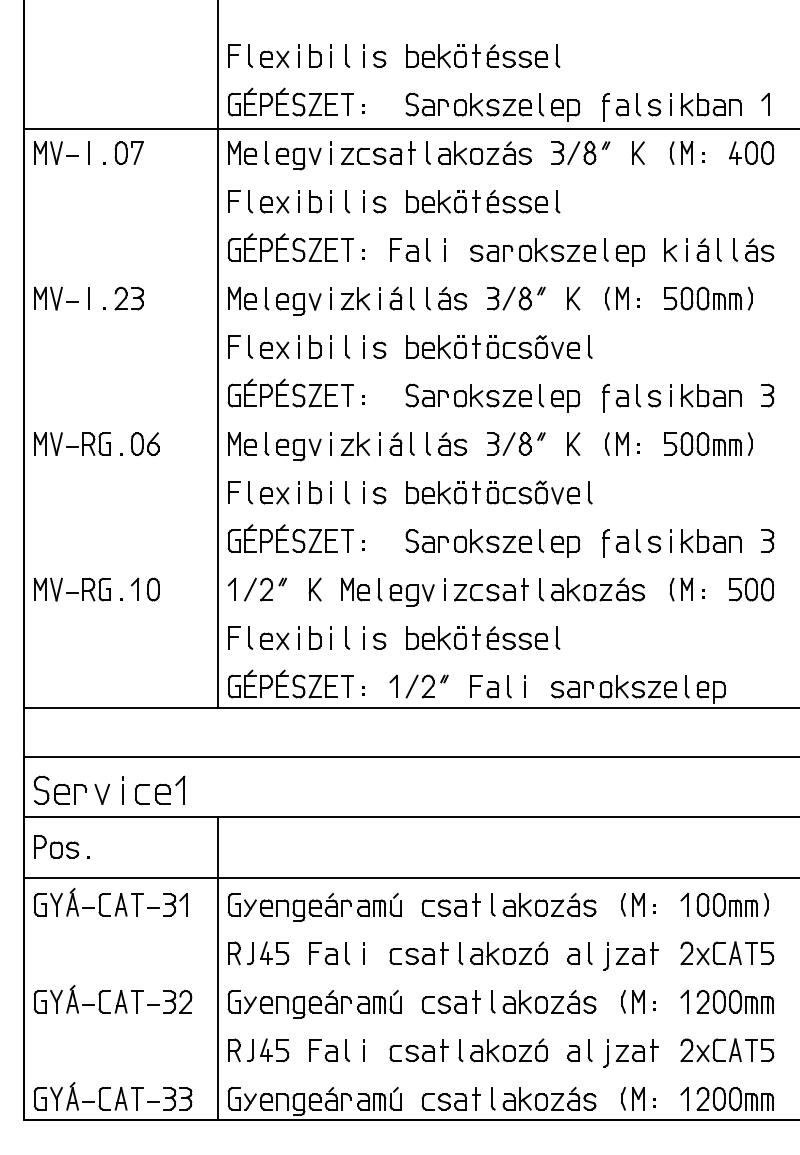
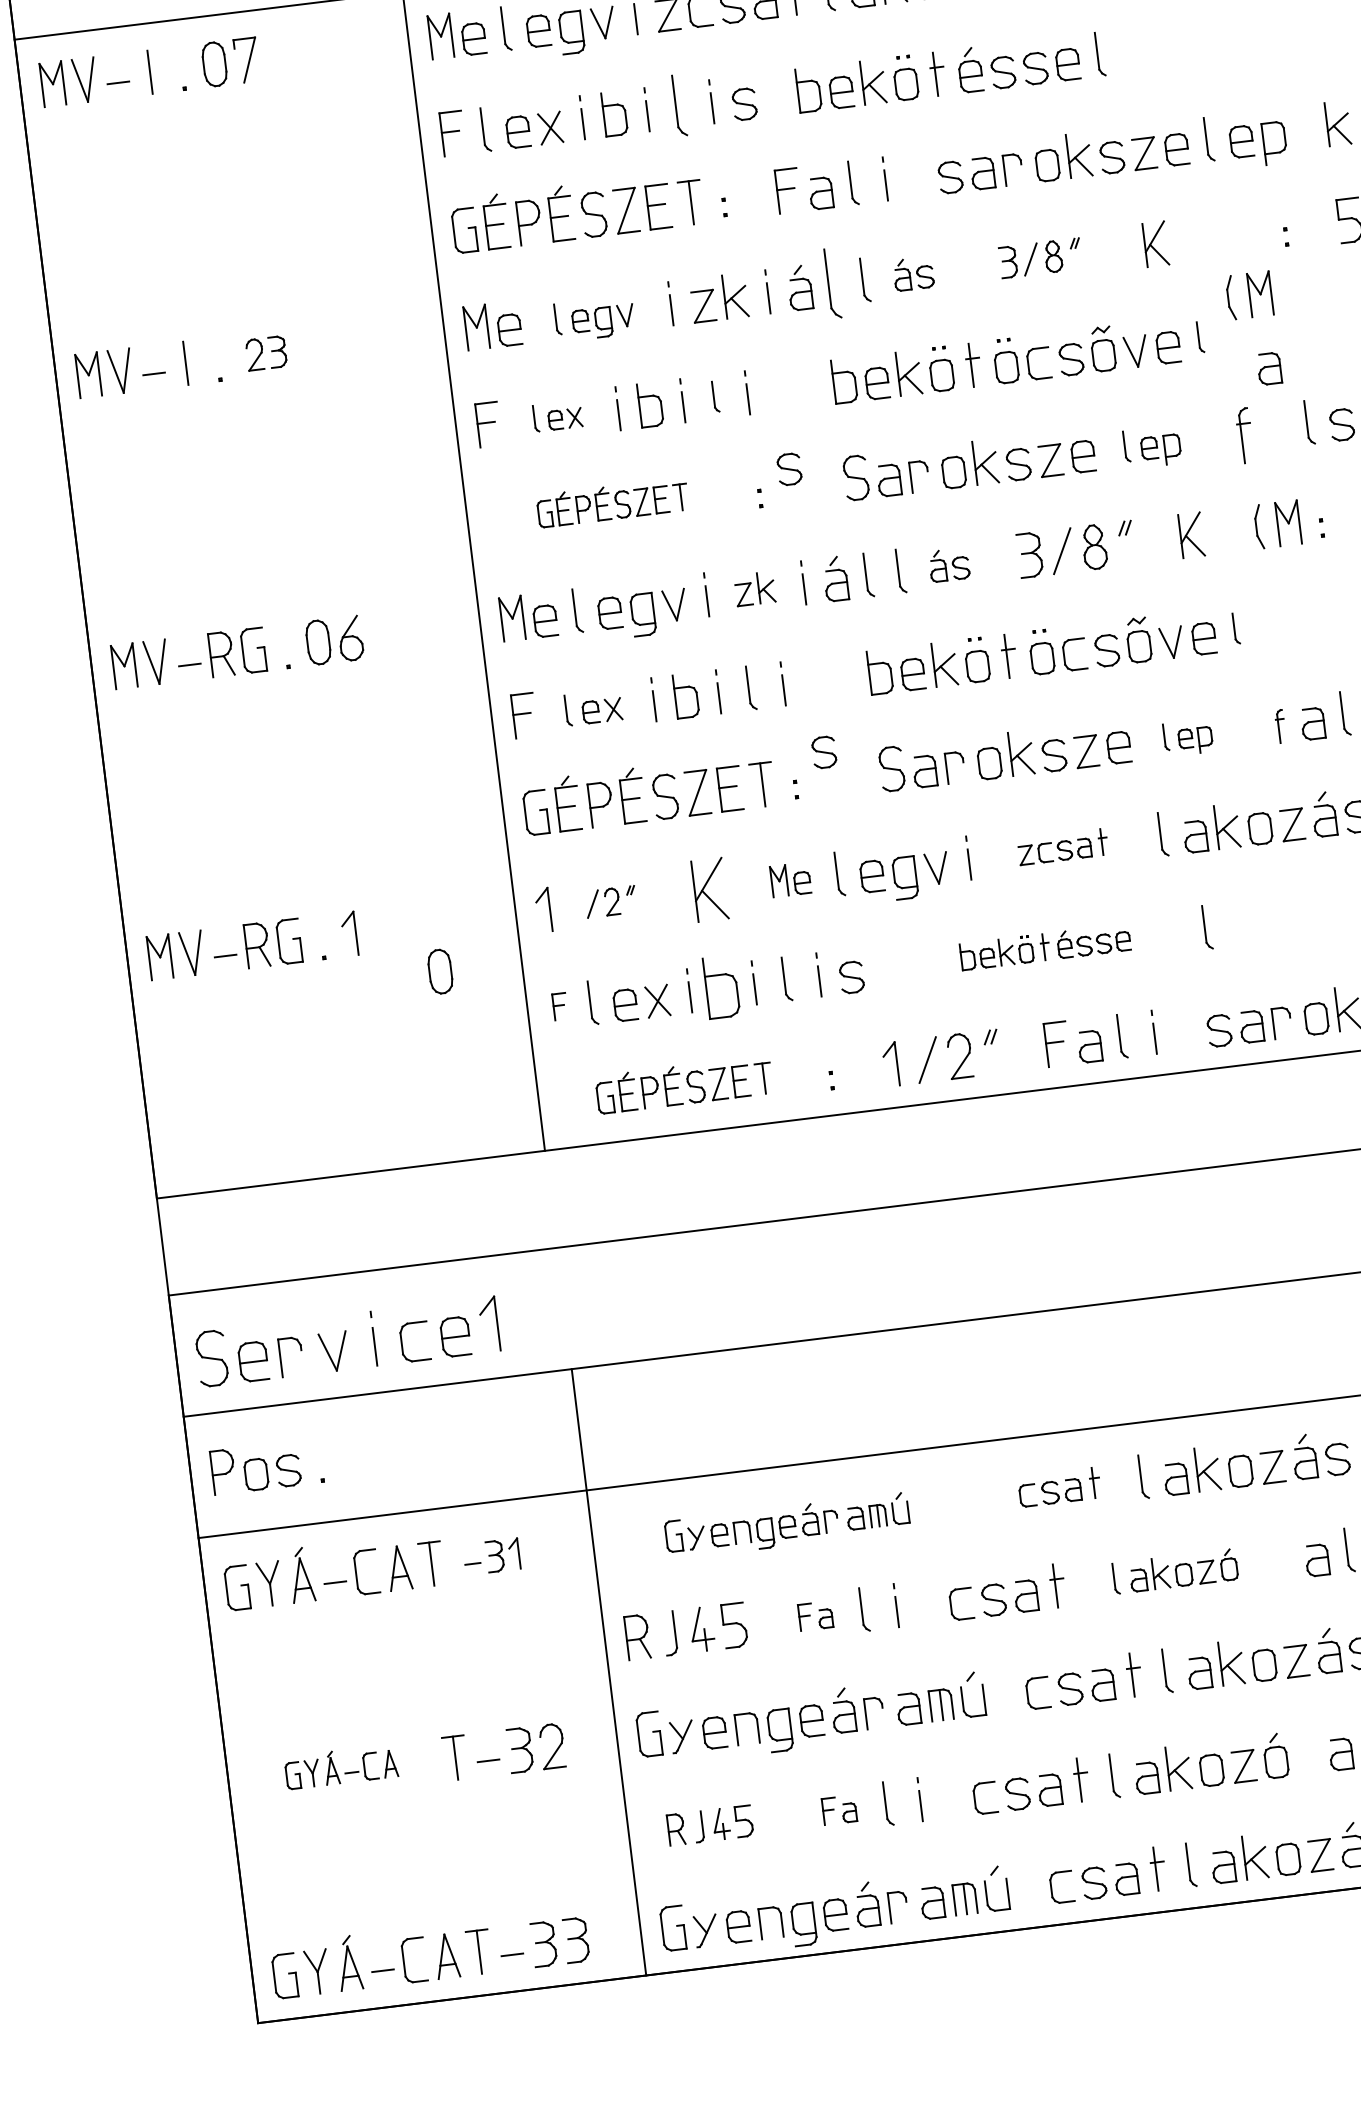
part: (347, 201) -> (679, 105), size x1.4
part: (128, 298) -> (265, 353), size x0.7
part: (412, 298) -> (833, 283), size x1.6
part: (452, 298) -> (913, 273), size x0.7
part: (516, 298) -> (1041, 258), size x0.7
part: (616, 298) -> (1248, 295), moved
part: (292, 301) -> (593, 319), size x0.7
part: (268, 346) -> (556, 414), size x0.6
part: (347, 346) -> (714, 395), size x0.7
part: (589, 346) -> (1199, 336), size x0.7
part: (379, 349) -> (788, 467), moved
part: (290, 392) -> (612, 501), size x0.6
part: (559, 398) -> (1151, 447), size x0.7
part: (621, 398) -> (1267, 368), moved
part: (355, 443) -> (754, 587), size x0.7
part: (452, 443) -> (948, 563), size x0.7
part: (268, 492) -> (592, 707), size x0.7
part: (589, 492) -> (1234, 628), size x0.7
part: (379, 495) -> (823, 751), moved
part: (559, 543) -> (1187, 737), size x0.6
part: (605, 543) -> (1279, 726), size x0.6
part: (153, 589) -> (440, 971), moved
part: (265, 589) -> (610, 901), size x0.6
part: (314, 589) -> (708, 889), size x1.4
part: (355, 589) -> (790, 879), size x0.7
part: (491, 589) -> (1062, 846), size x0.6
part: (234, 637) -> (560, 1005), size x0.6
part: (315, 637) -> (722, 985), size x1.4
part: (476, 637) -> (1044, 946), size x0.6
part: (290, 683) -> (683, 1083), size x0.7
part: (167, 904) -> (491, 1556), size x0.7
part: (450, 904) -> (1058, 1486), size x0.7
part: (314, 907) -> (786, 1526), size x0.7
part: (323, 953) -> (816, 1615), size x0.6
part: (502, 953) -> (1174, 1571), size x0.7
part: (80, 998) -> (340, 1765), size x0.6
part: (258, 1050) -> (709, 1825), size x0.7
part: (323, 1050) -> (839, 1809), size x0.6

